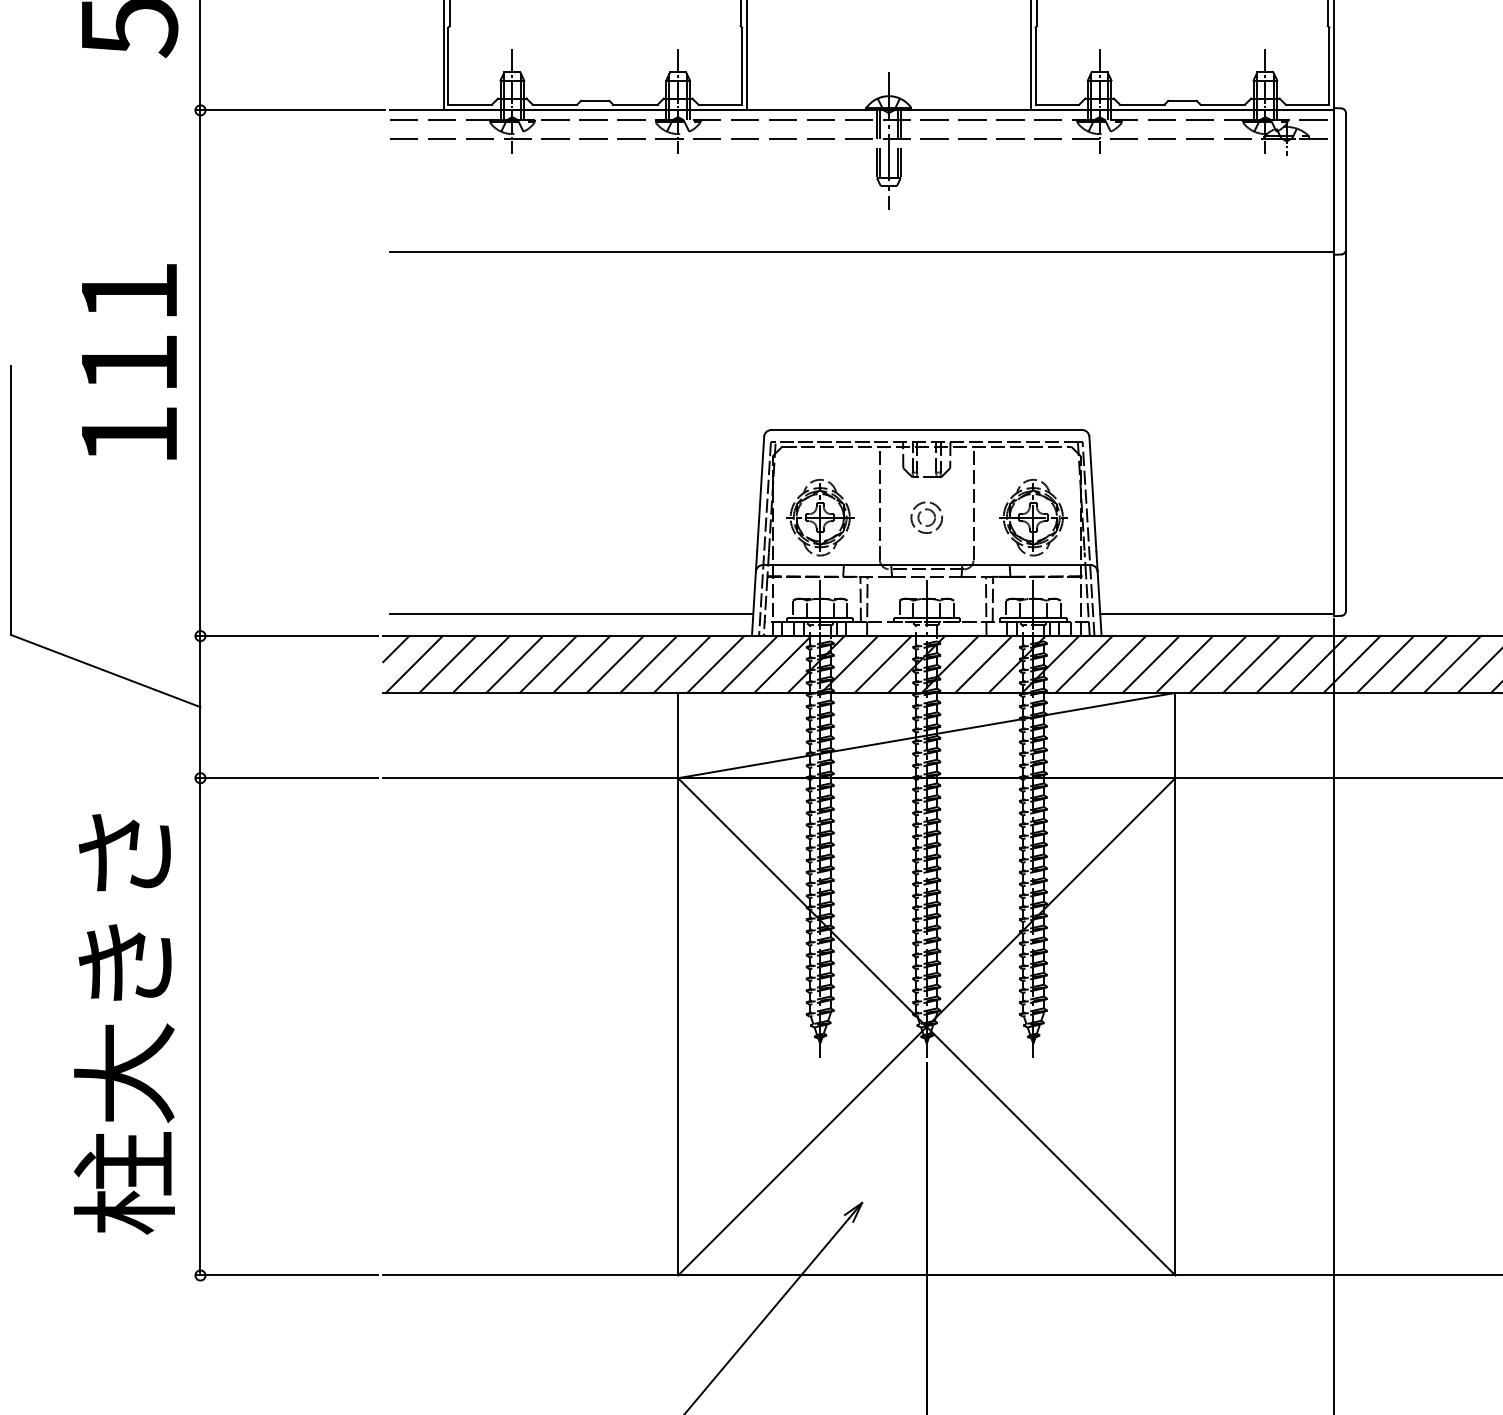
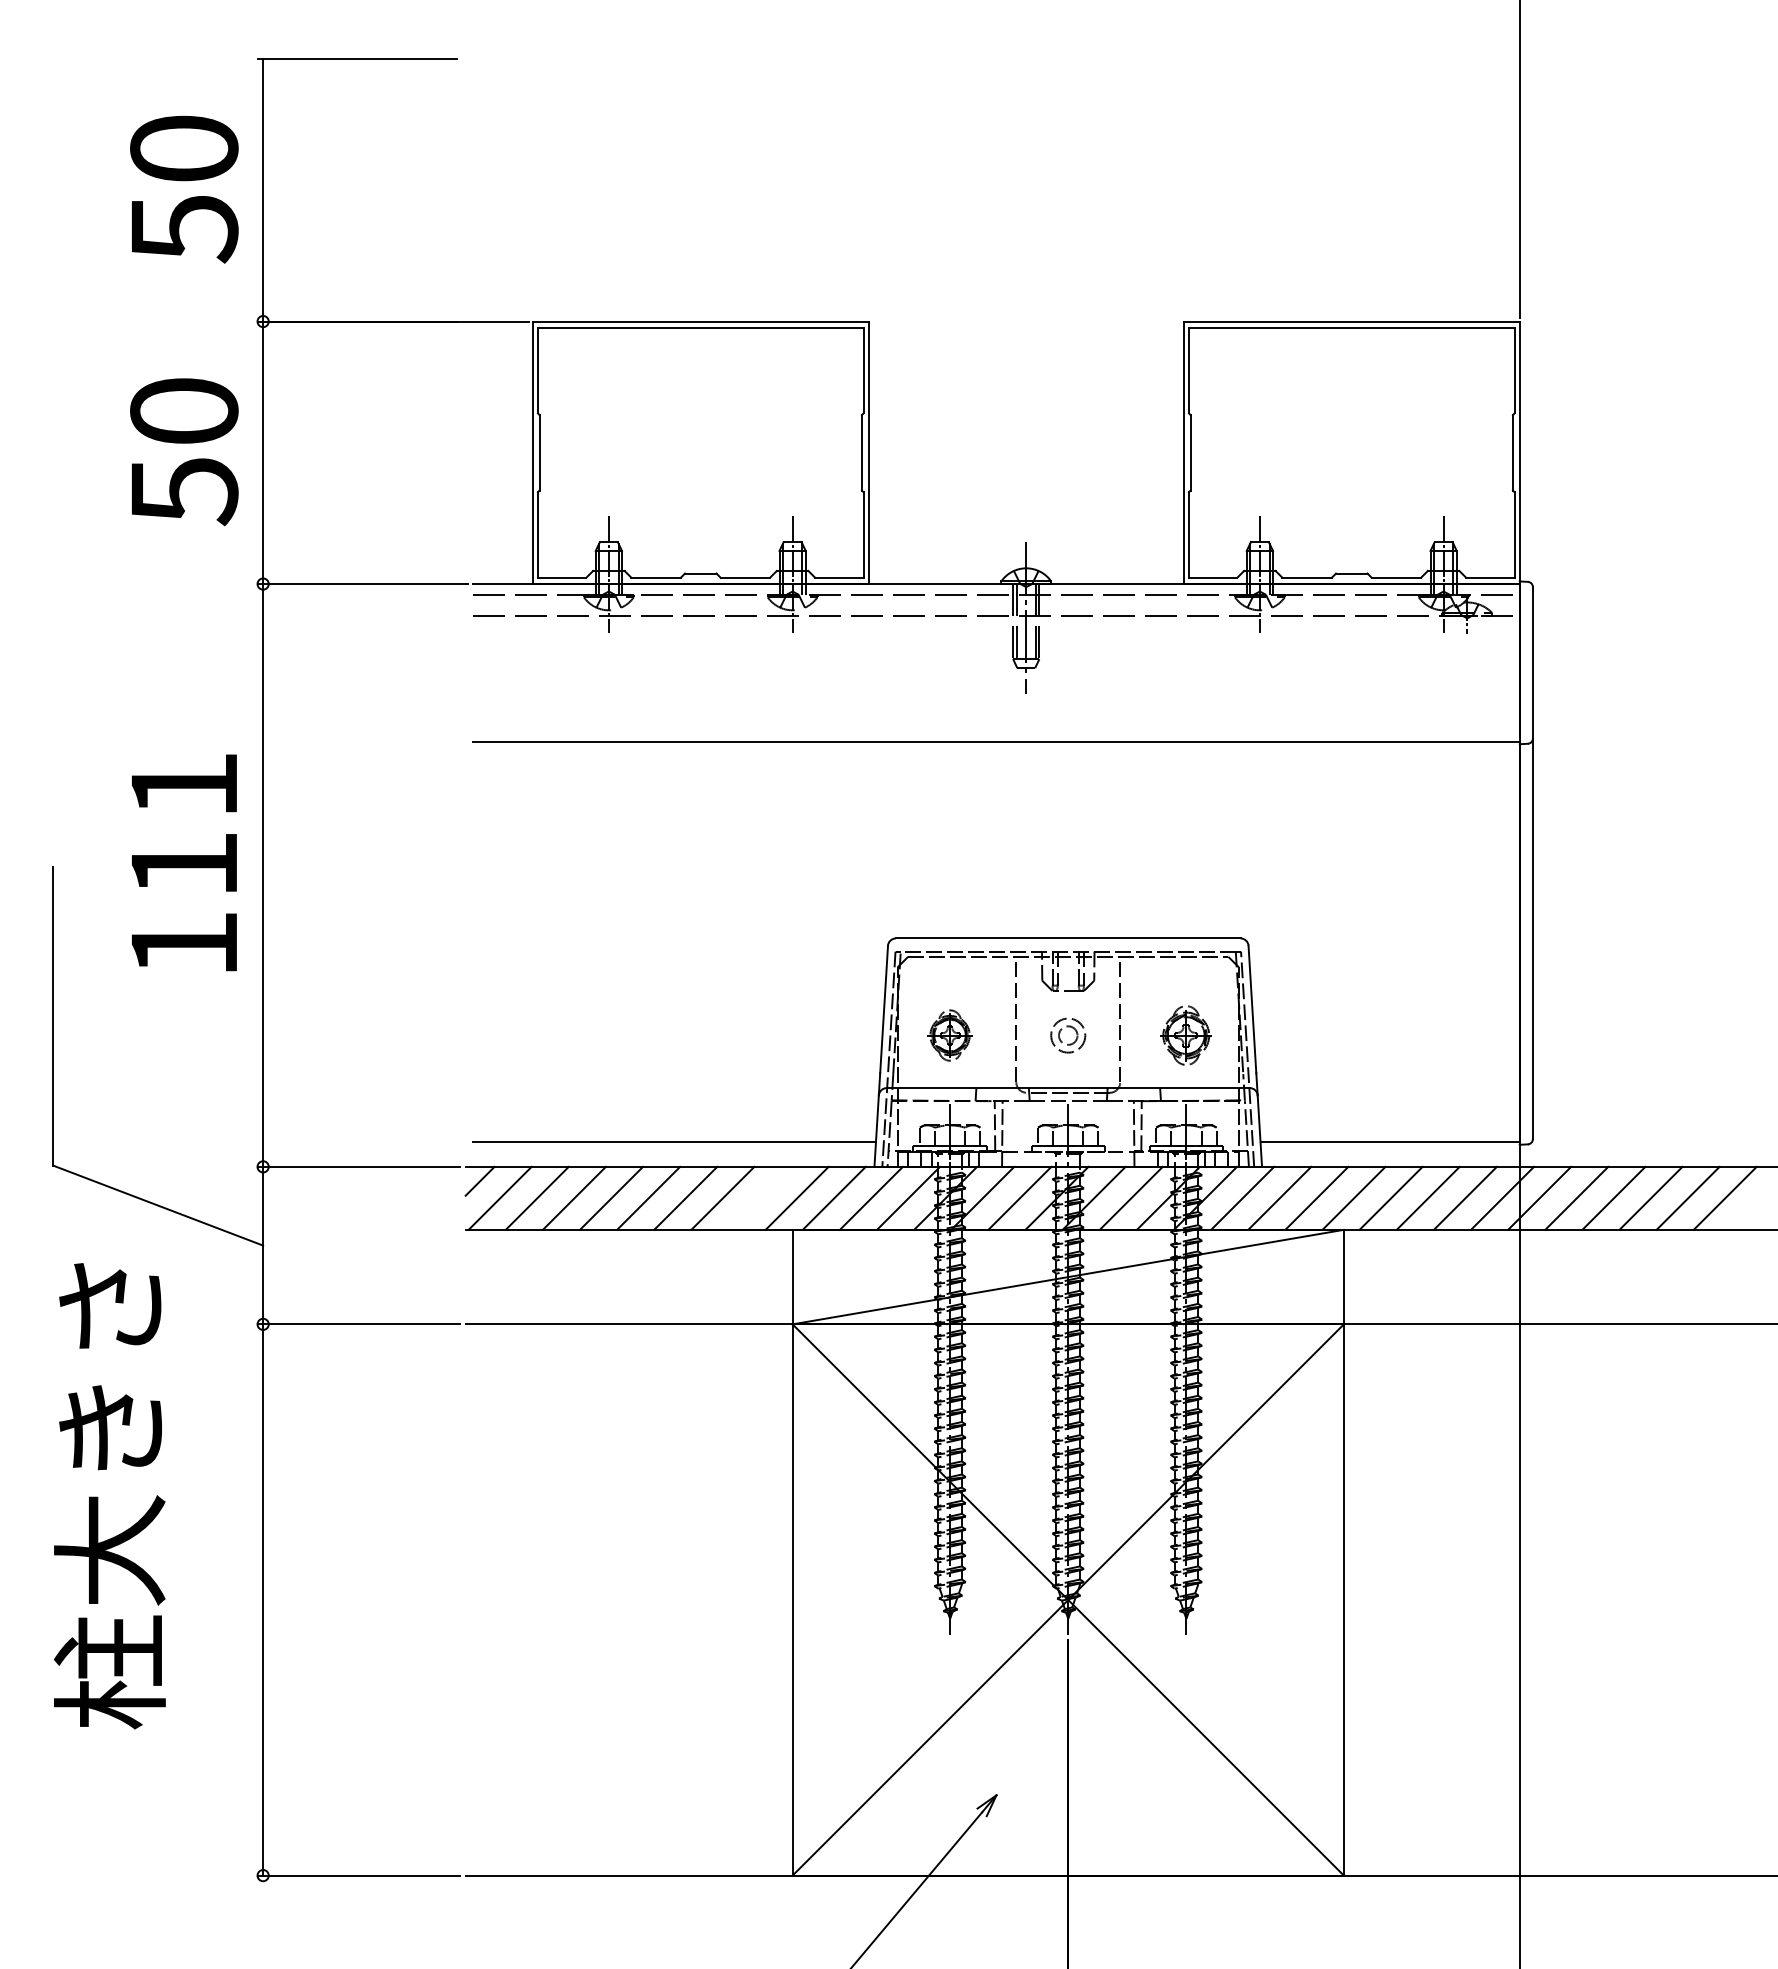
part: (819, 517) -> (949, 1035), size x0.6
part: (1032, 517) -> (1185, 1035), size x0.7
line: (648, 663) -> (759, 1197), removed
text: (124, 1024) -> (109, 1496), moved

